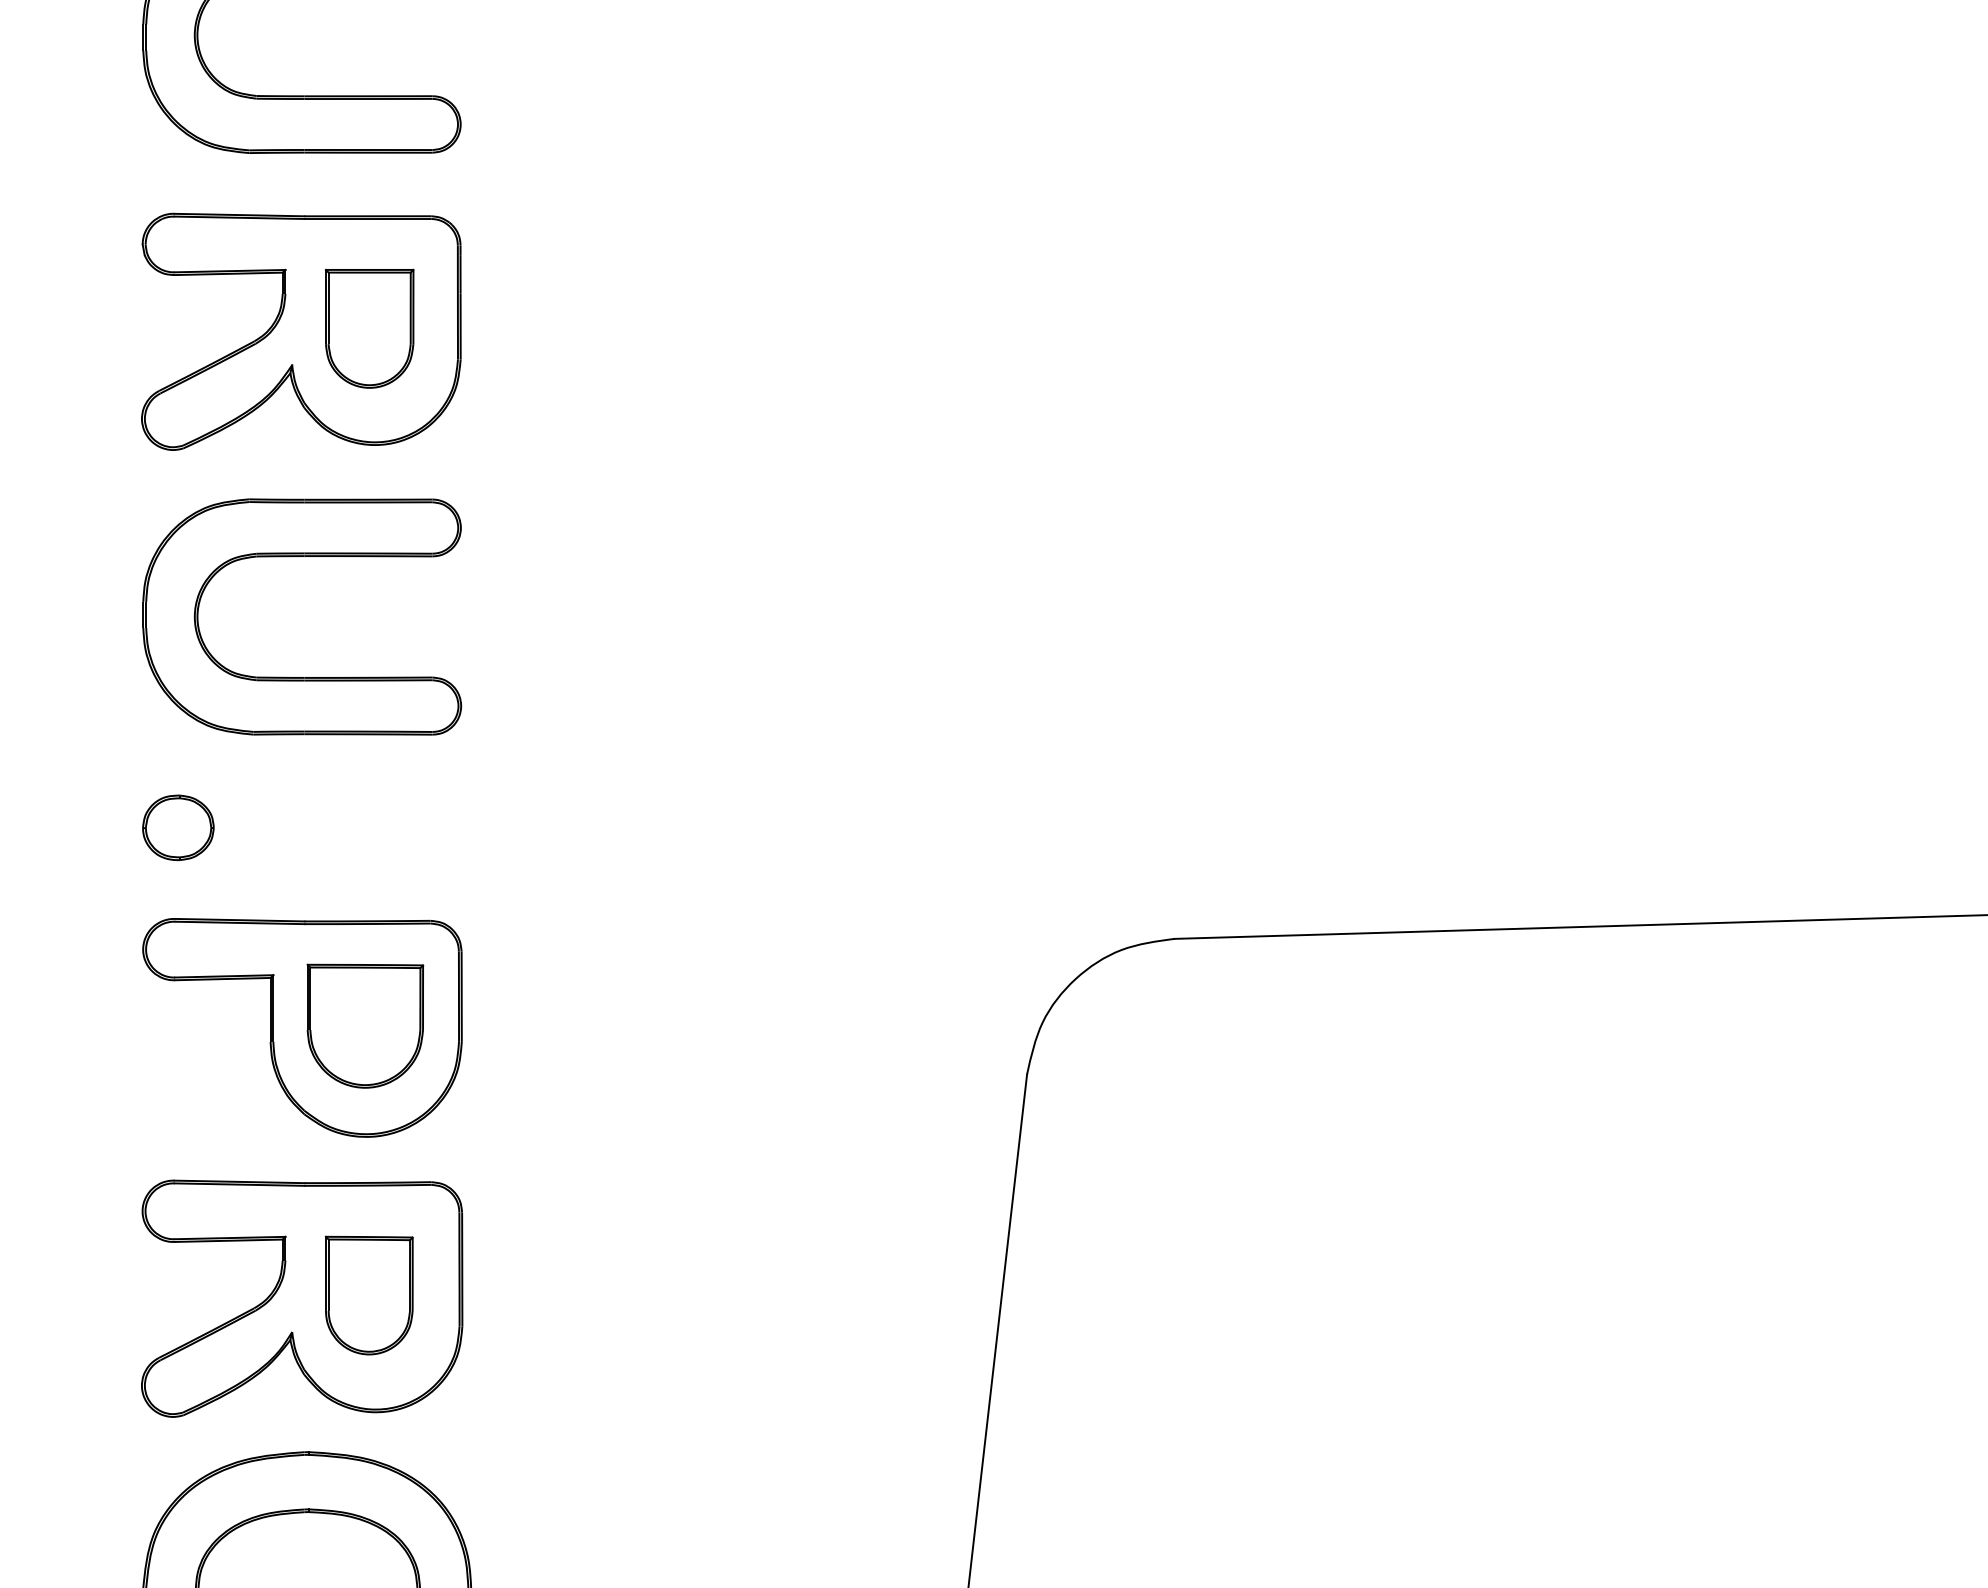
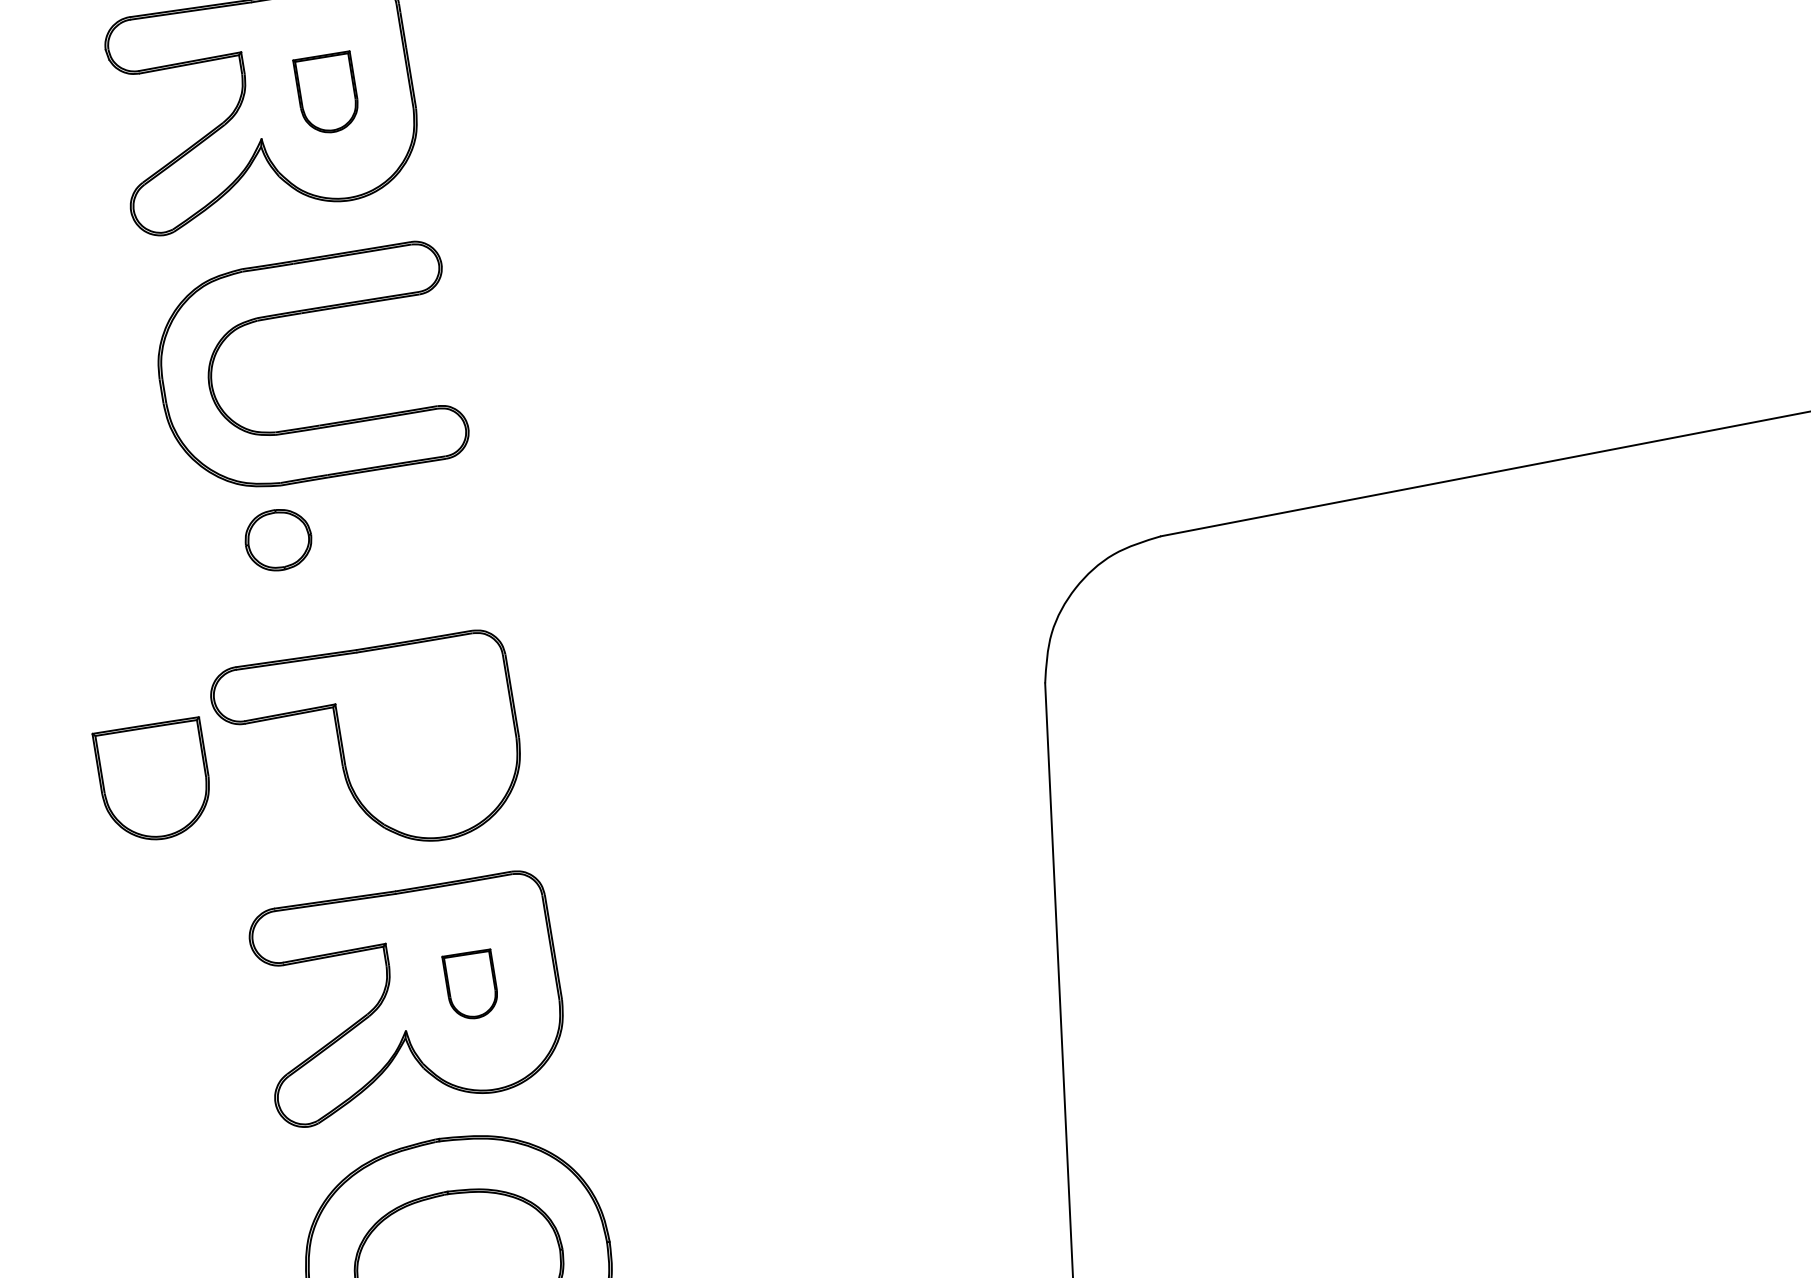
part: (369, 328) -> (327, 93), size x0.7
part: (178, 827) -> (278, 539), moved
part: (365, 1025) -> (154, 781), moved
part: (368, 1295) -> (470, 985), size x0.6

